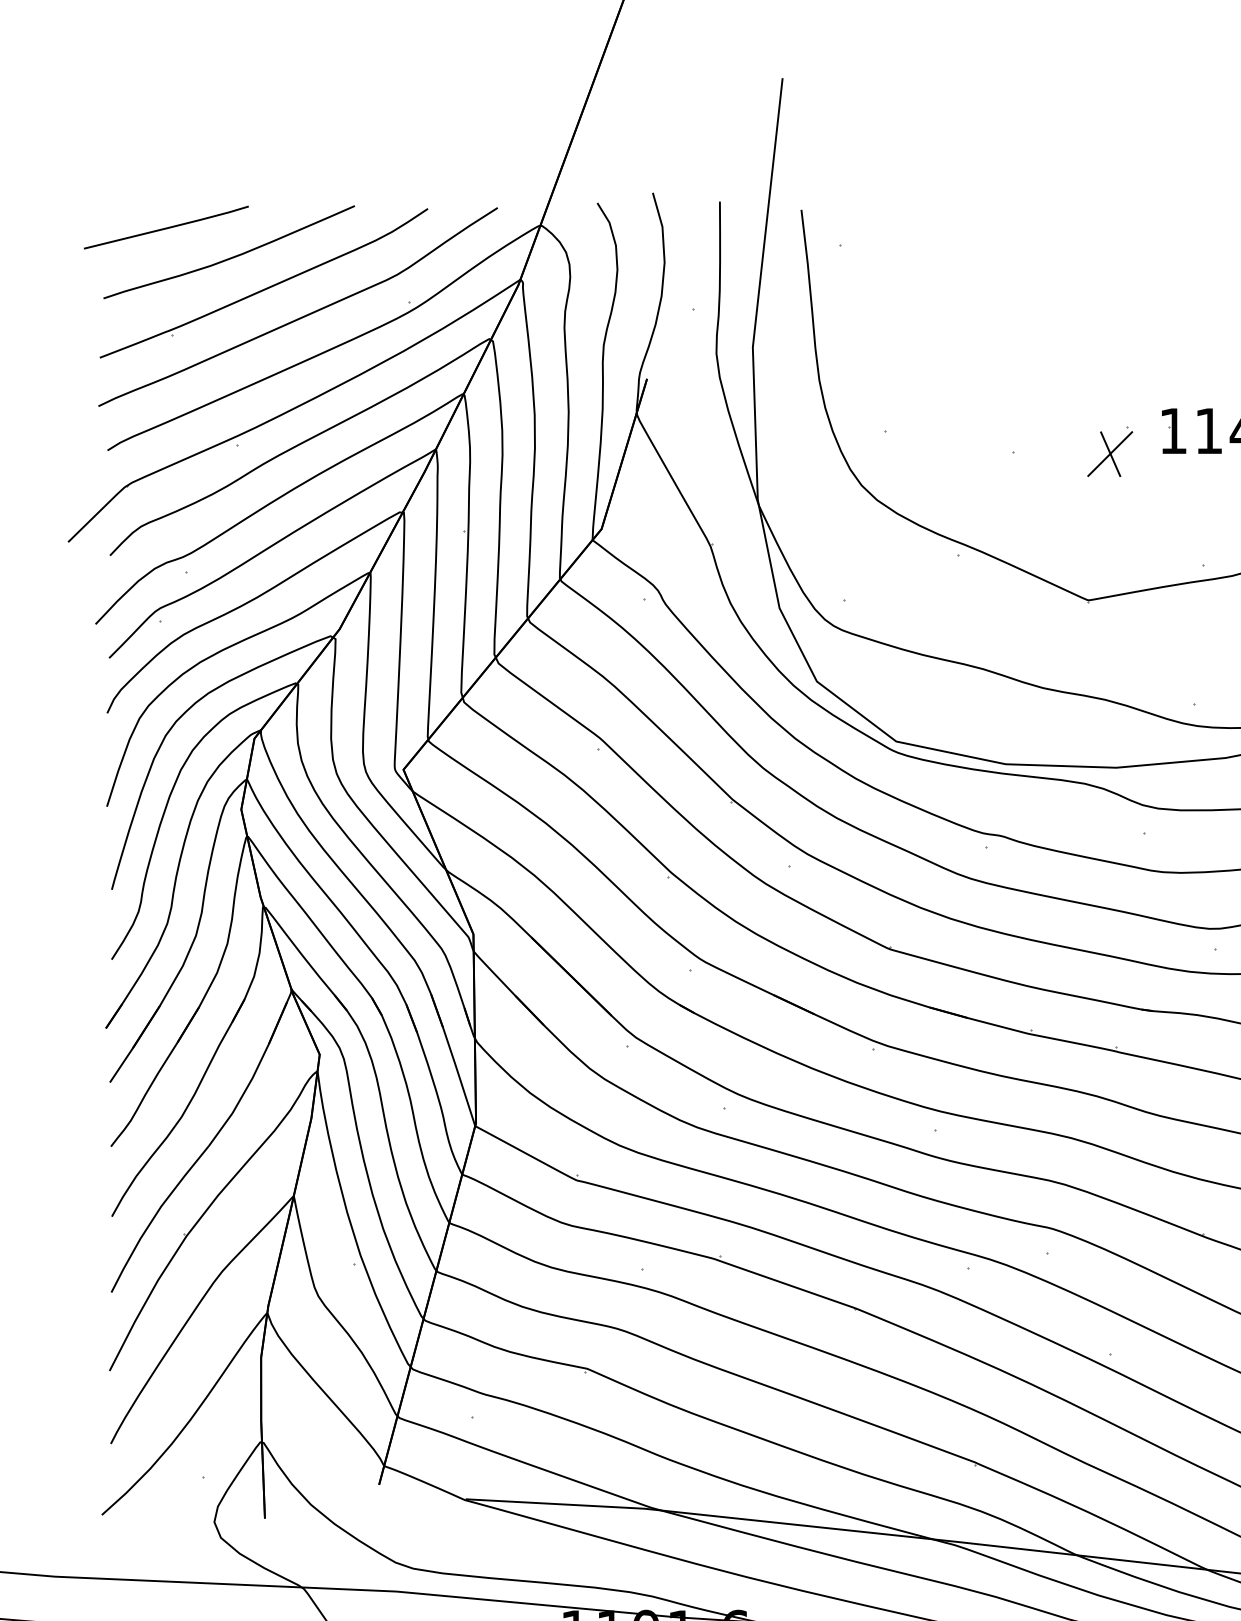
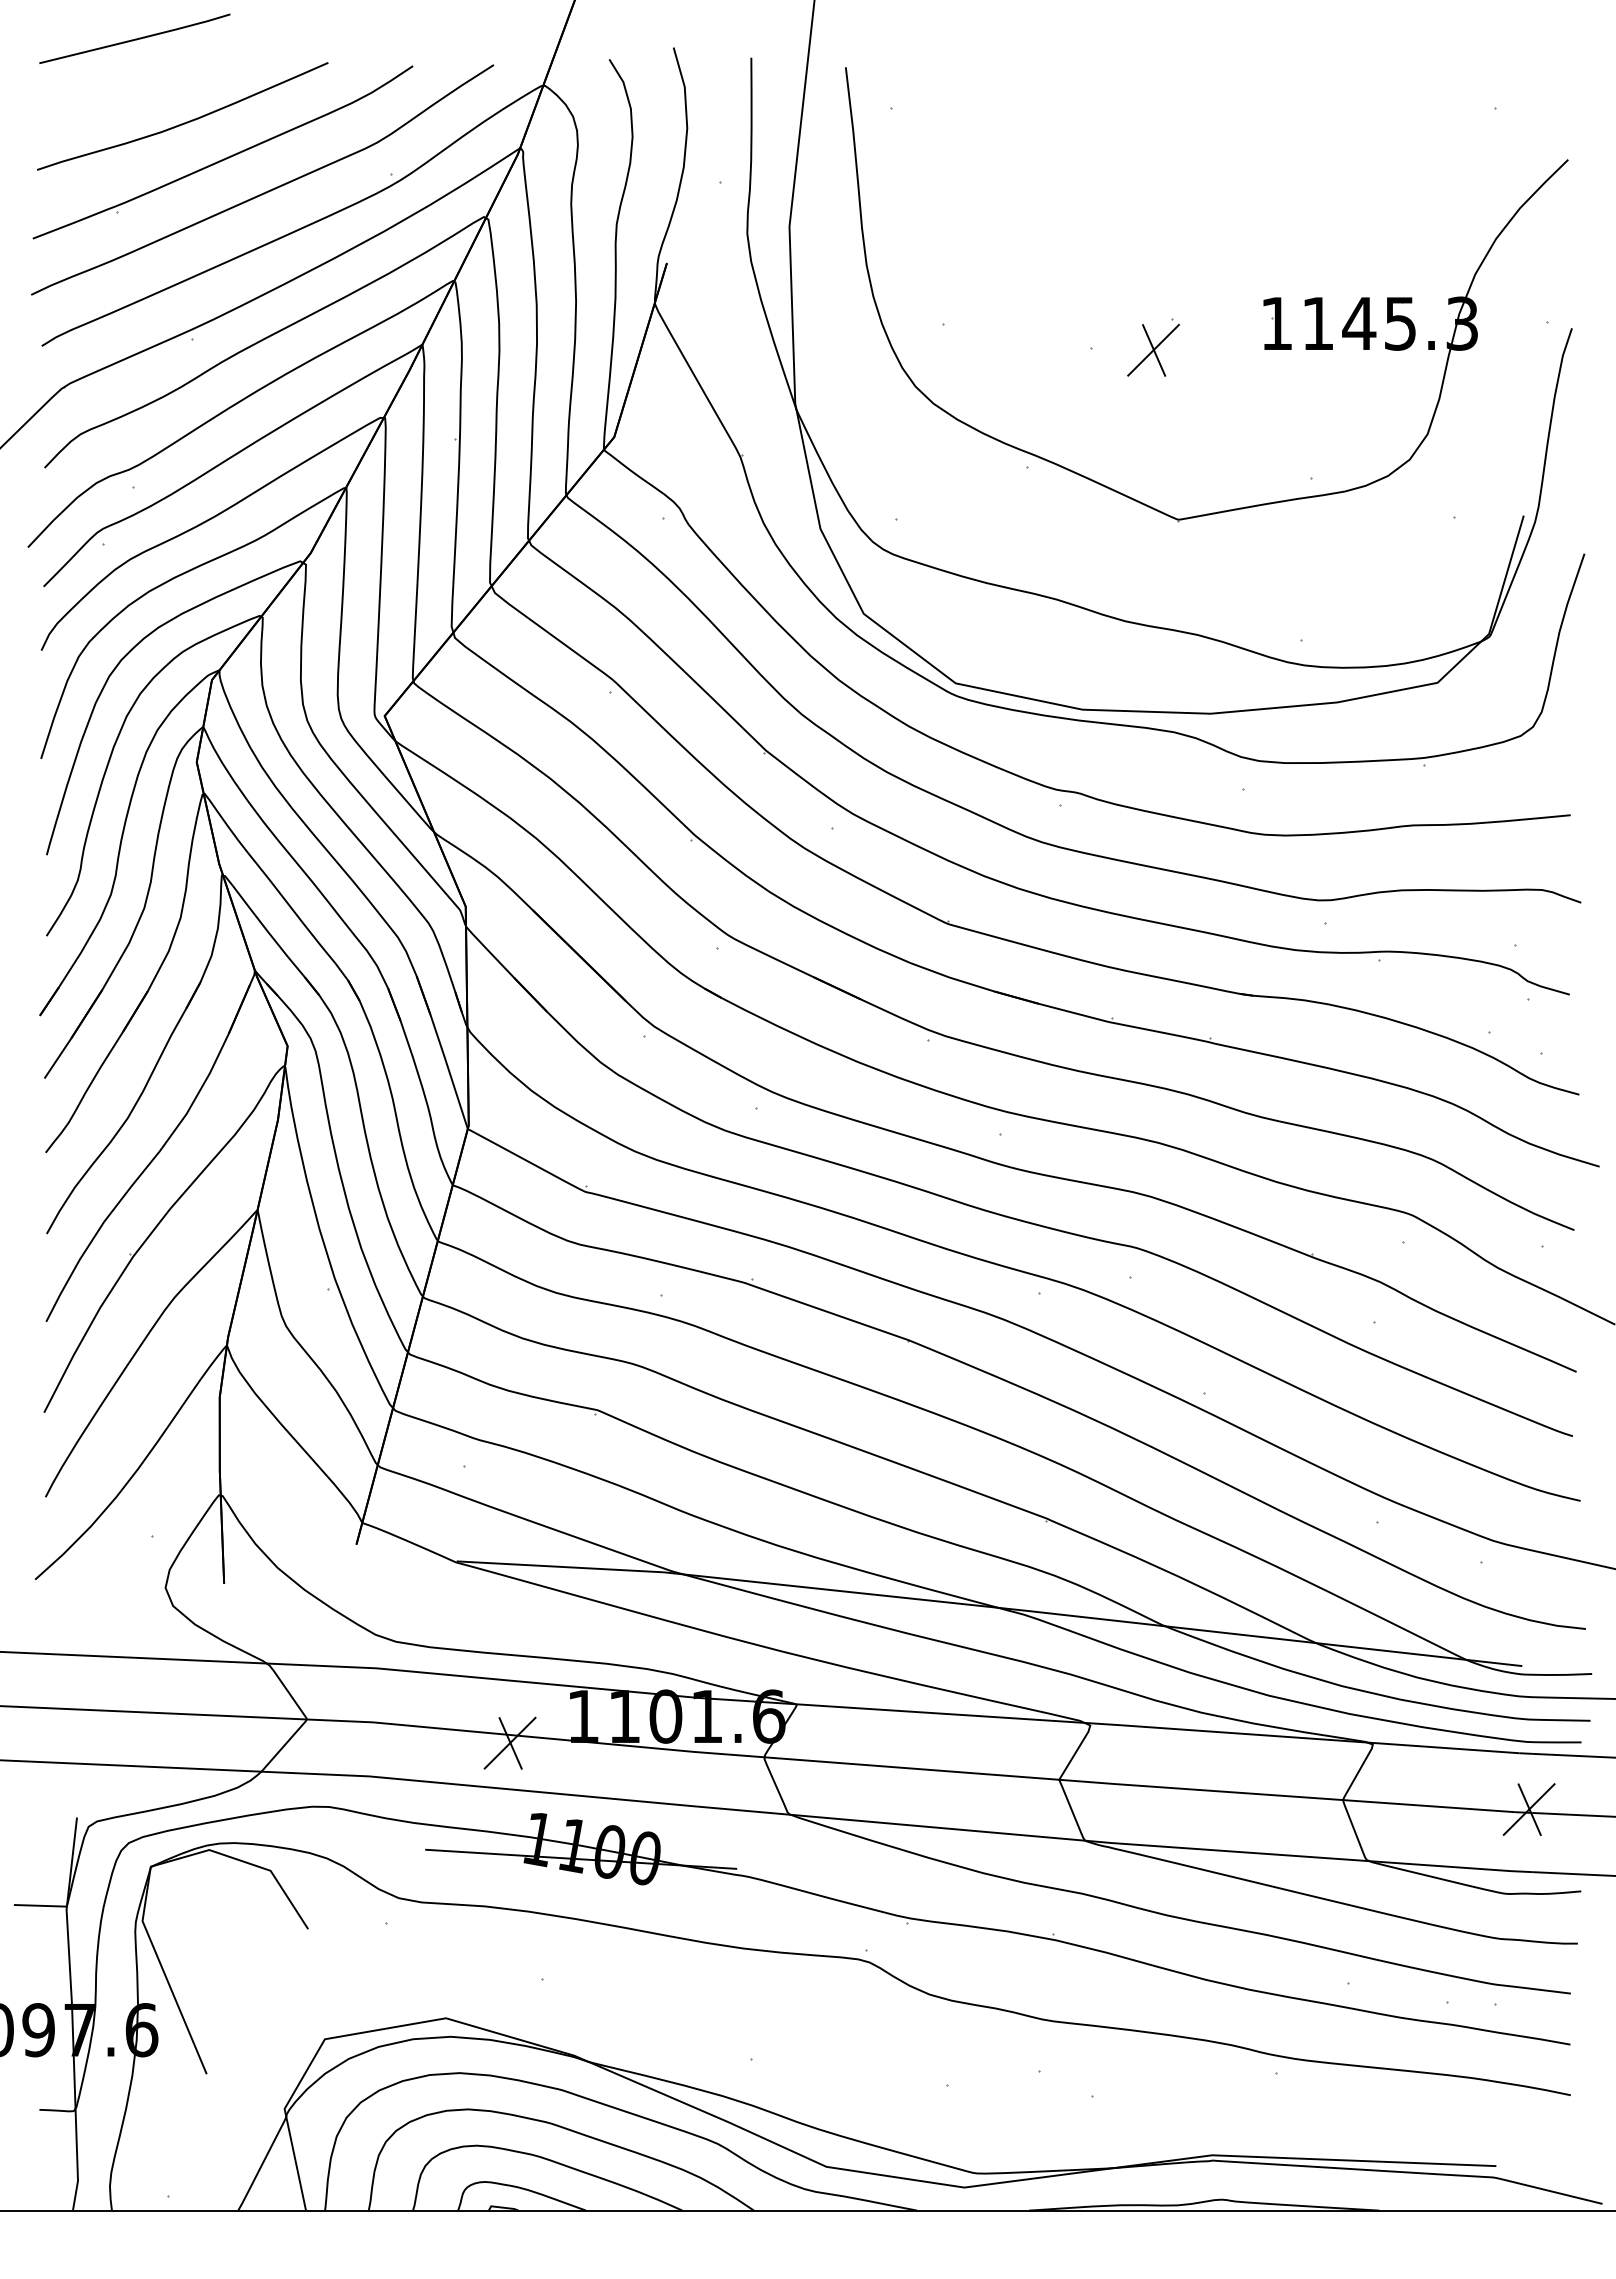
line: (166, 227) -> (135, 38), moved
part: (1110, 451) -> (1153, 347), moved

